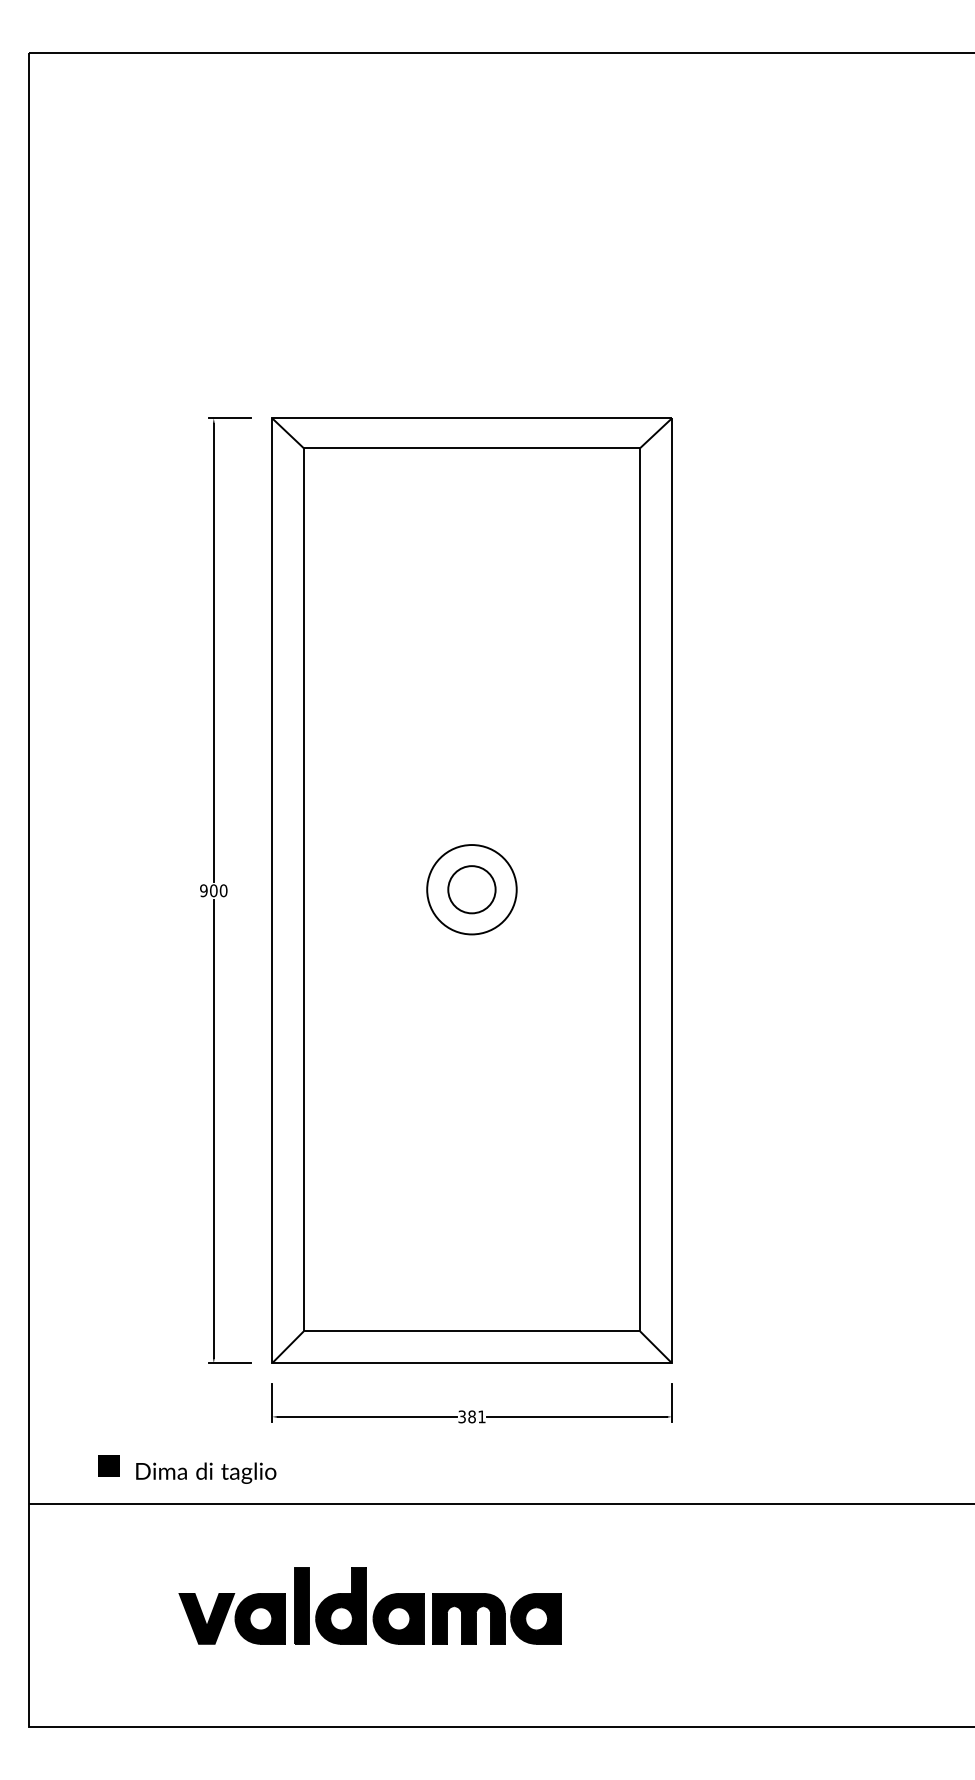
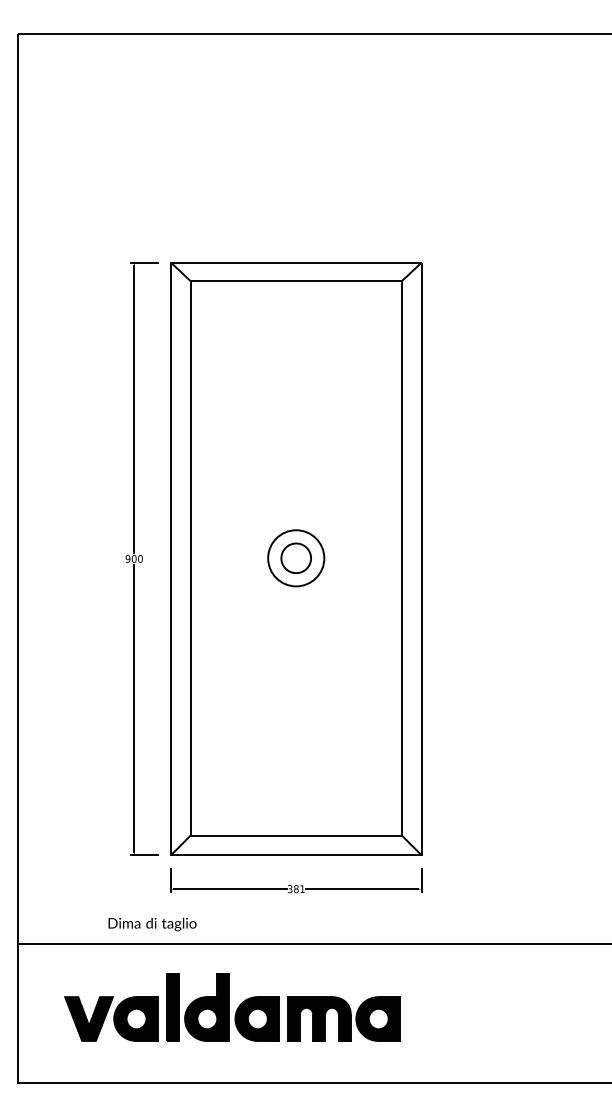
fill: (109, 1465) -> (68, 919), removed
text: (206, 1473) -> (152, 924), moved
part: (368, 1605) -> (231, 1007), size x1.4

